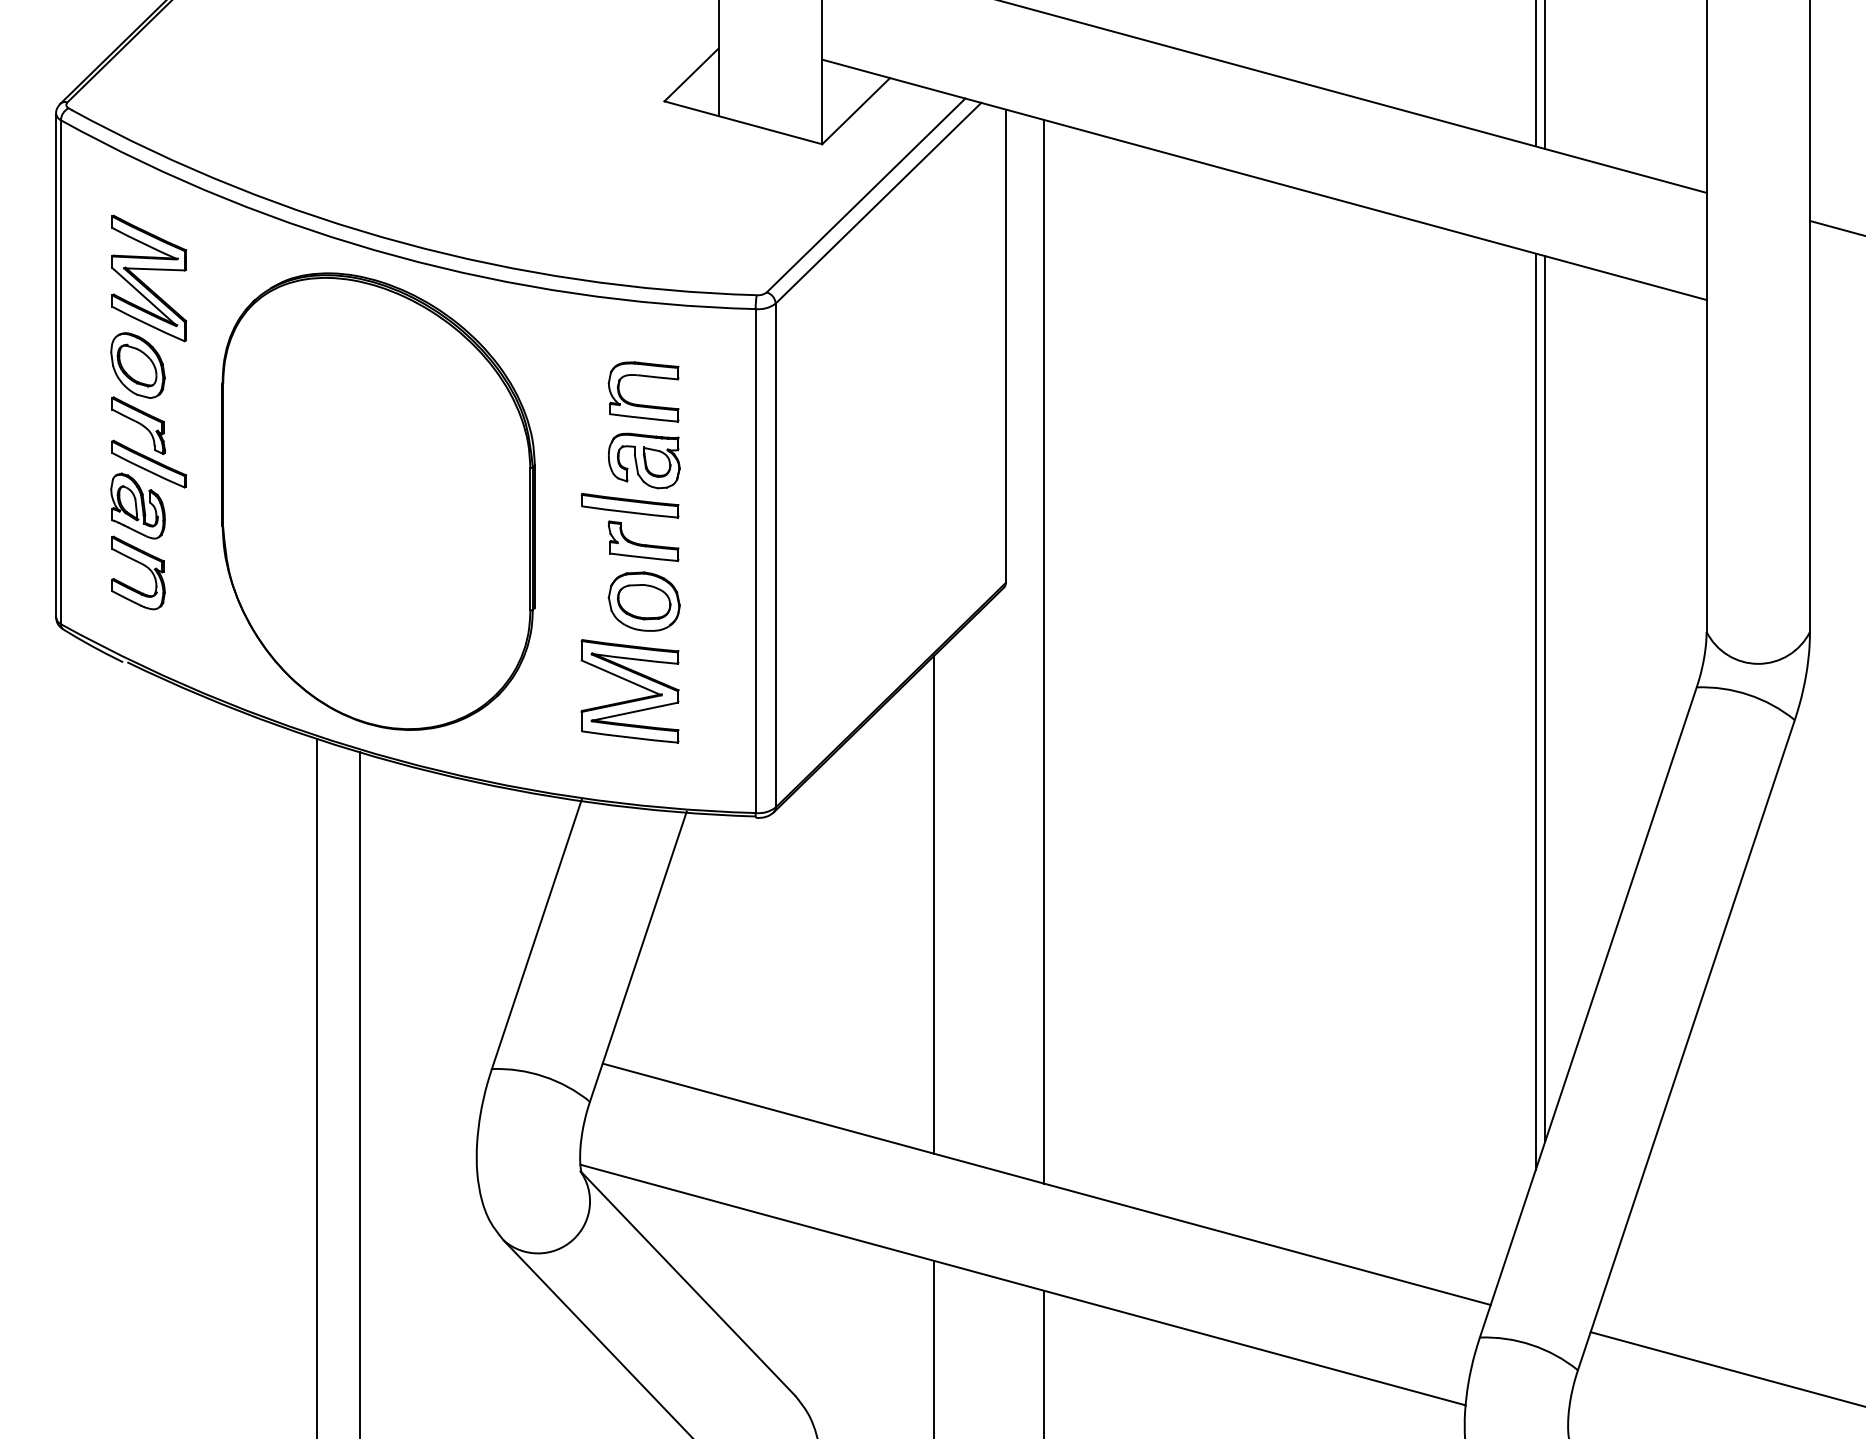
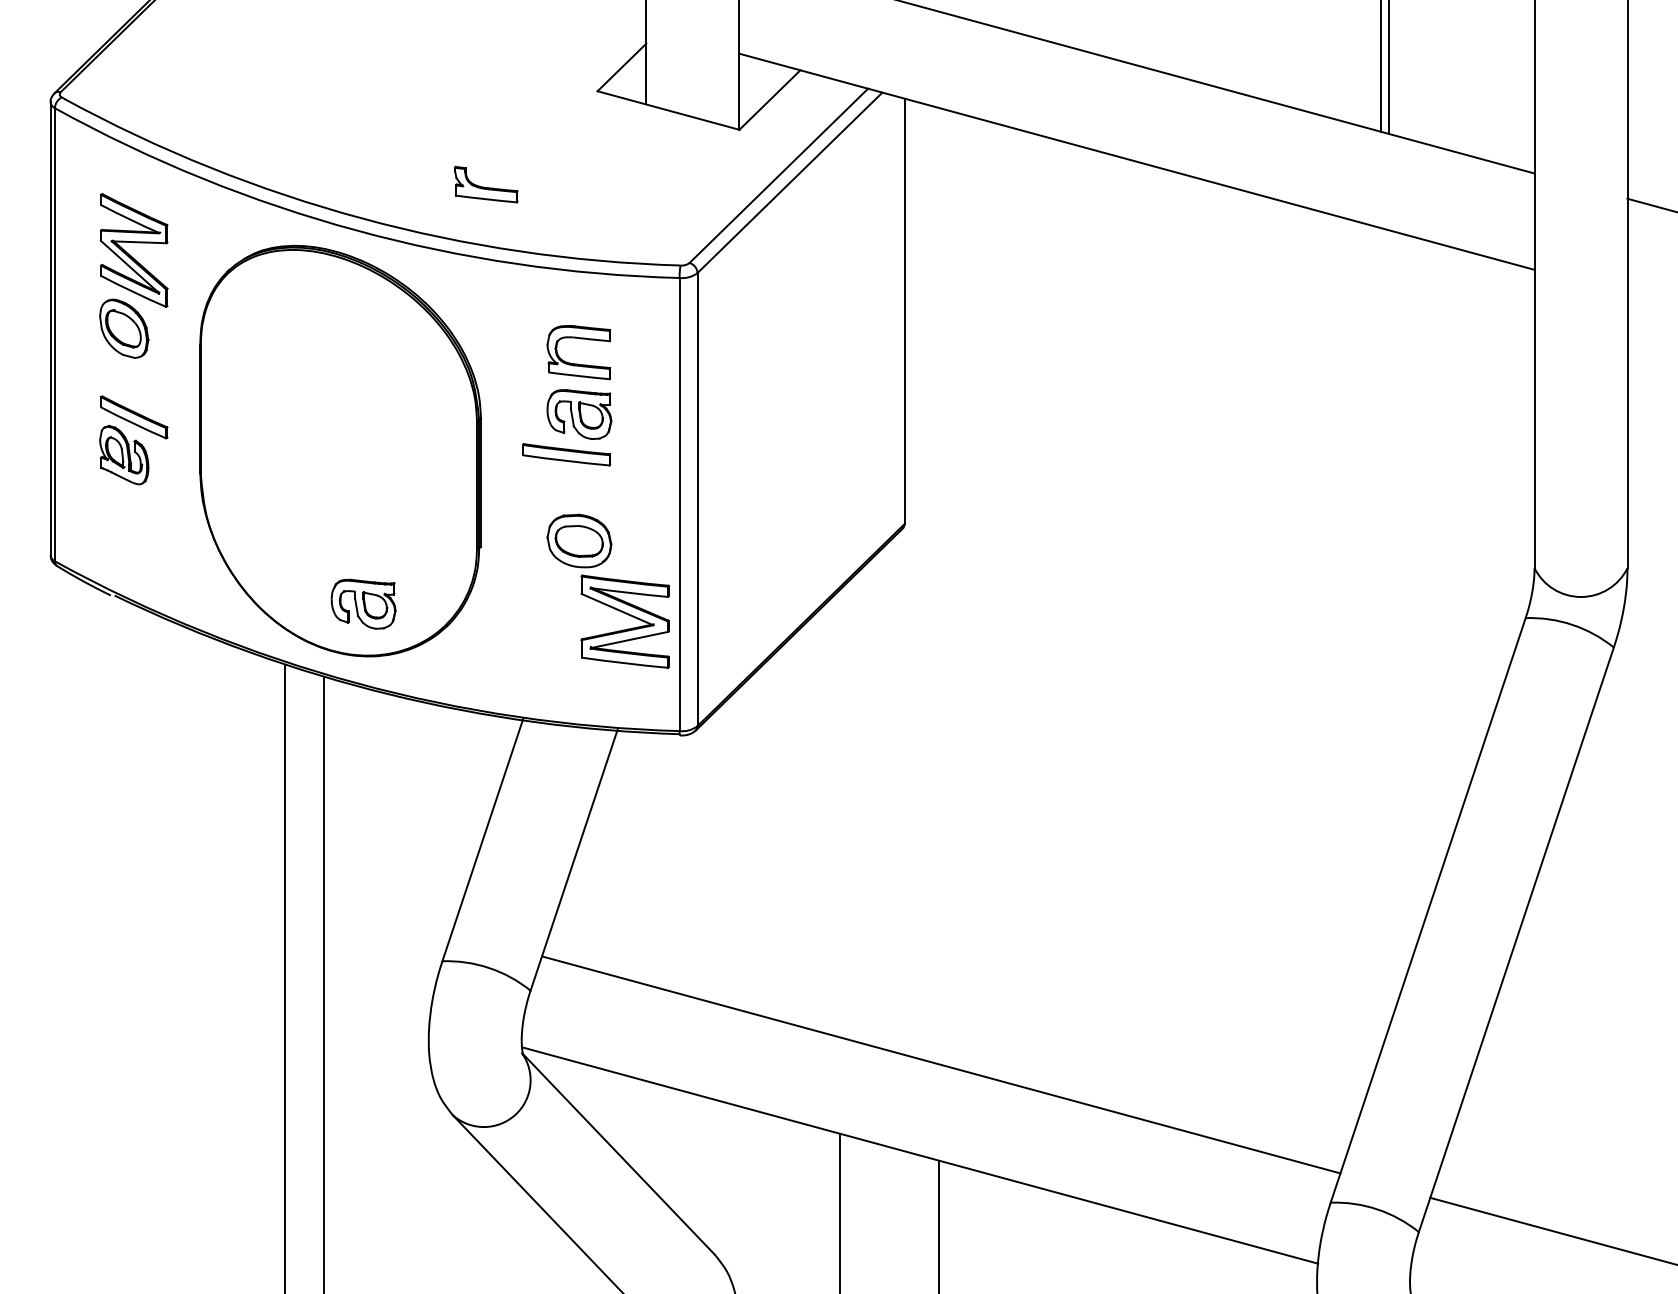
part: (138, 425) -> (124, 382), removed
part: (643, 540) -> (486, 183), moved
part: (142, 565) -> (128, 508), removed
line: (1043, 651) -> (938, 585), removed
part: (404, 671) -> (363, 603), added
part: (633, 684) -> (628, 615), moved
line: (1545, 698) -> (1389, 628), removed
line: (1535, 711) -> (1380, 639), removed
line: (934, 904) -> (840, 813), removed

